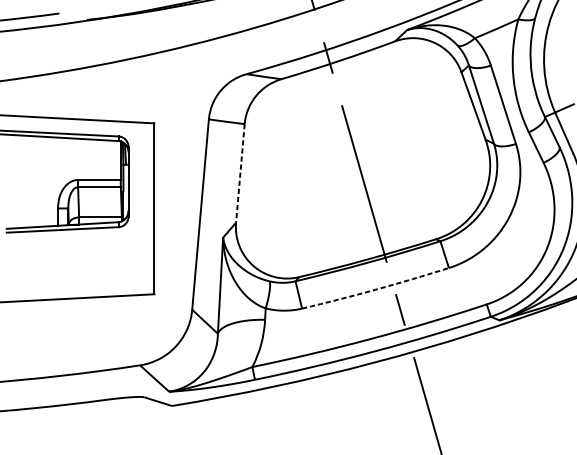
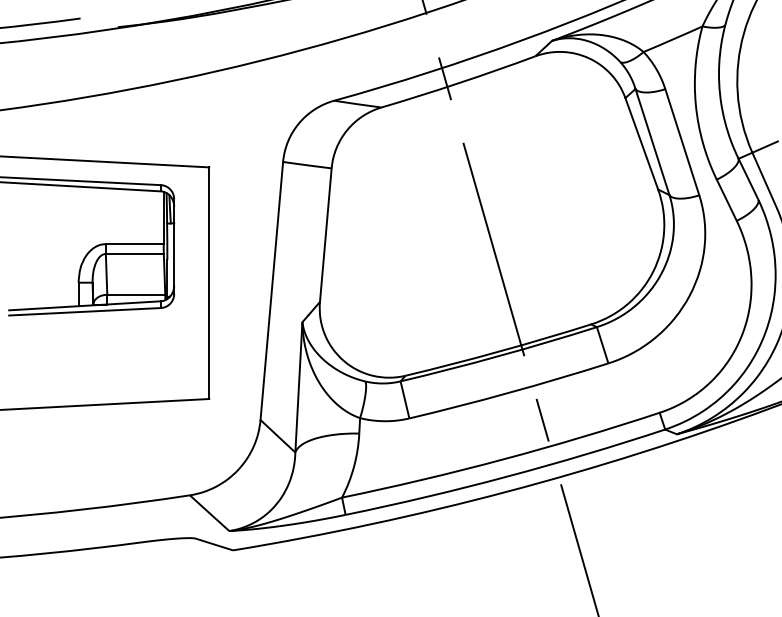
line: (240, 173) -> (325, 235), dashed -> solid
arc: (375, 289) -> (509, 392), dashed -> solid

